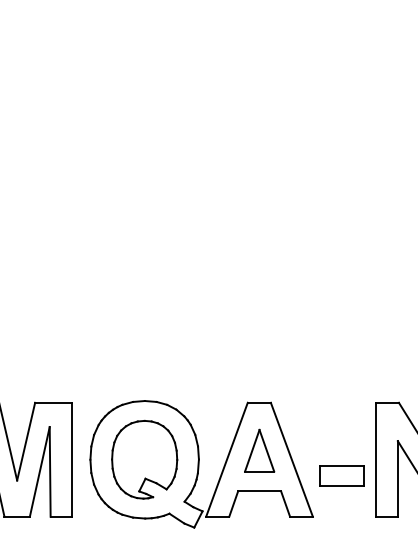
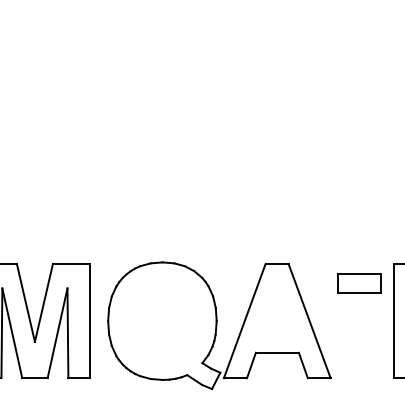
part: (259, 450) -> (277, 311), removed
part: (144, 459) -> (162, 320), removed
part: (341, 475) -> (359, 282), moved

